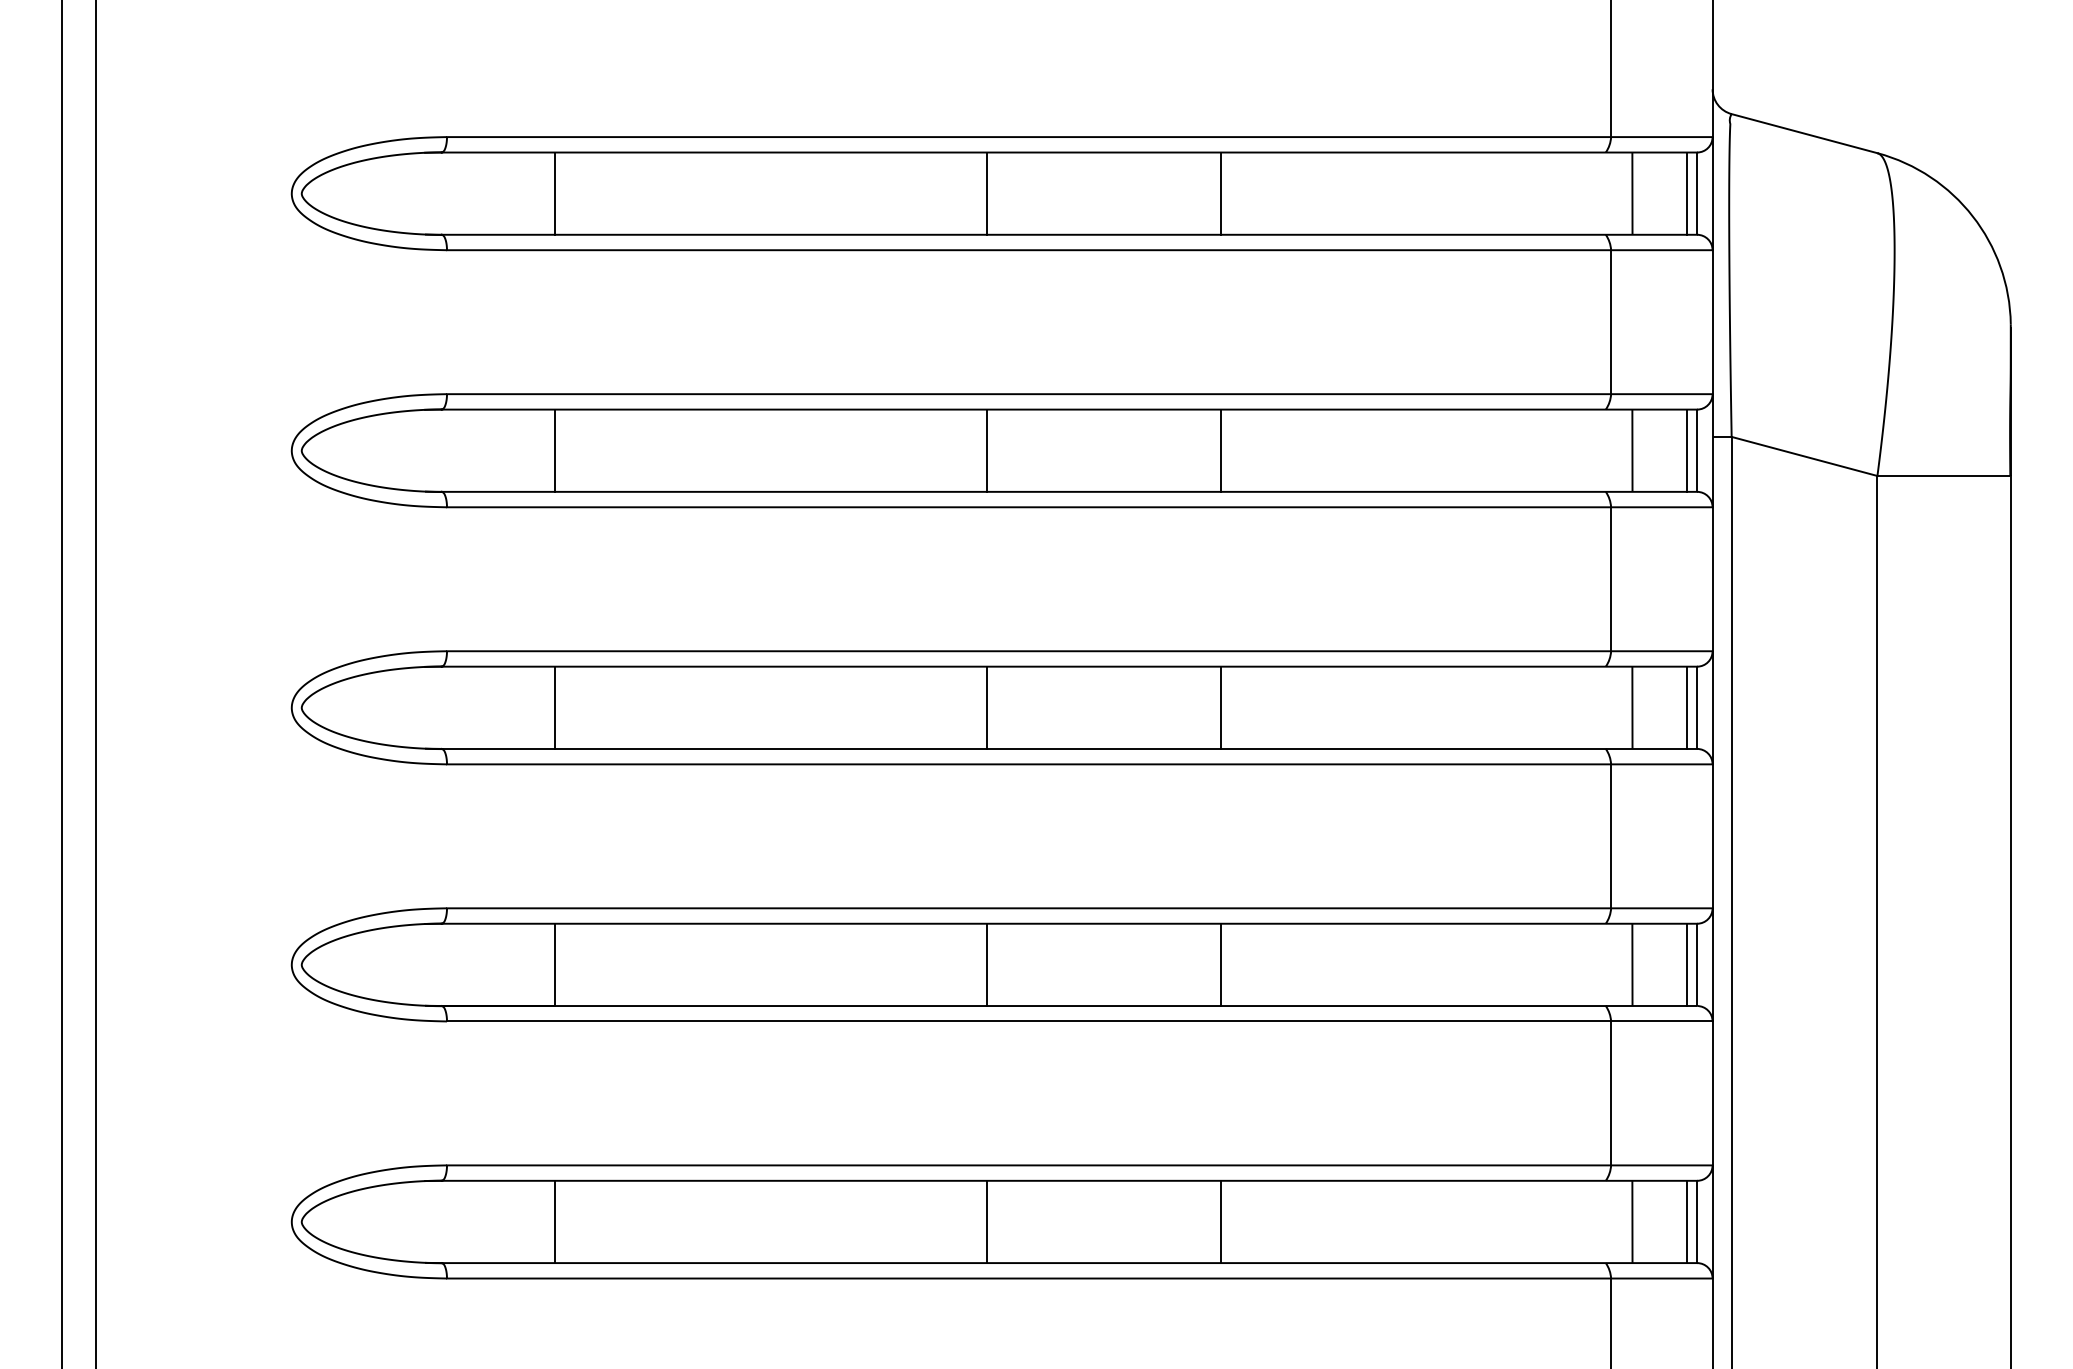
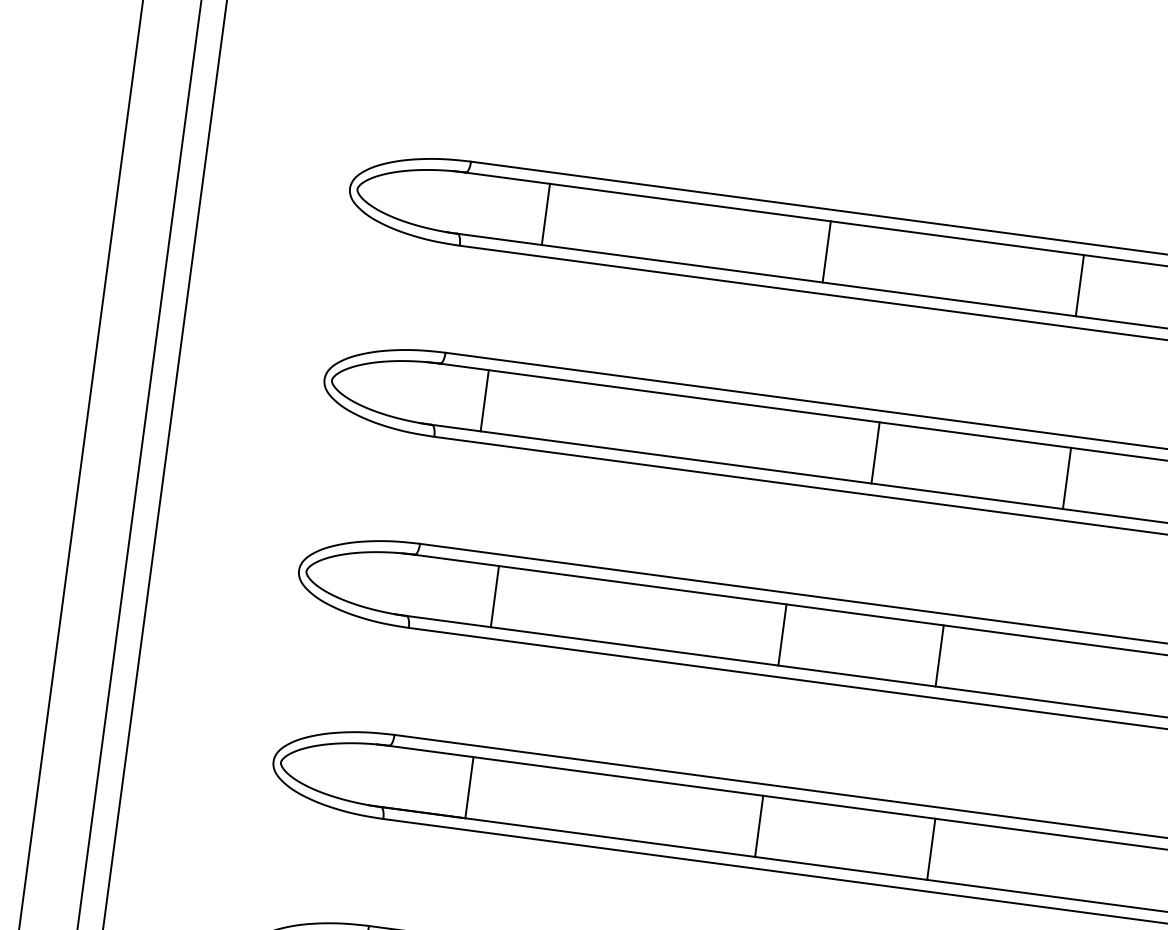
line: (987, 193) -> (827, 251), moved
line: (1220, 193) -> (1079, 285), moved
line: (555, 450) -> (484, 400), moved
line: (987, 450) -> (875, 452), moved
line: (1220, 450) -> (1066, 478), moved
line: (987, 707) -> (782, 634), moved
line: (1220, 707) -> (939, 655), moved
line: (987, 964) -> (759, 826), moved
line: (1220, 964) -> (931, 849), moved

